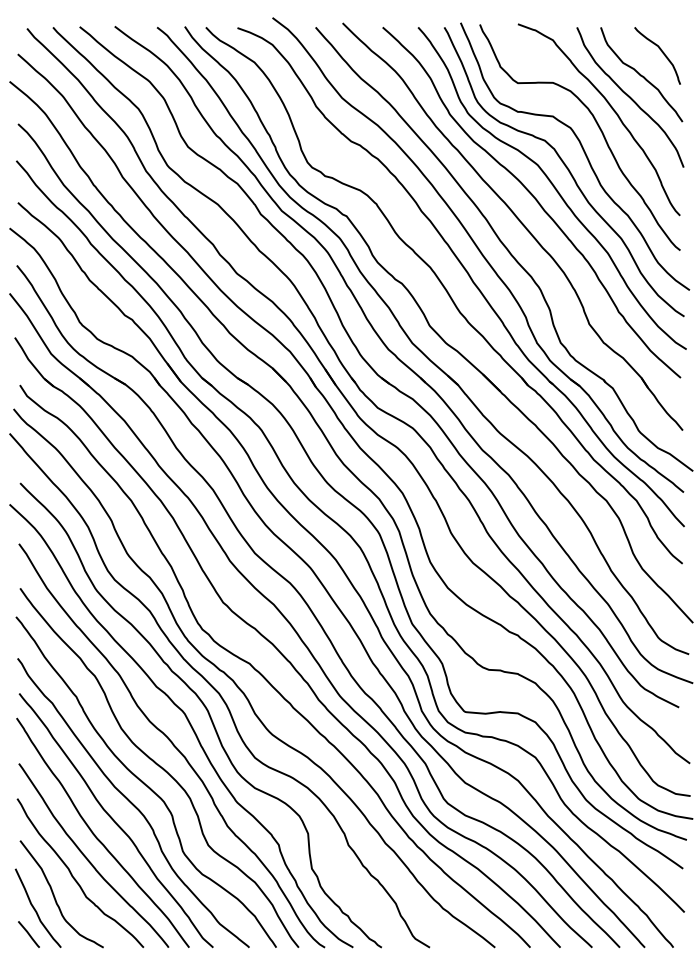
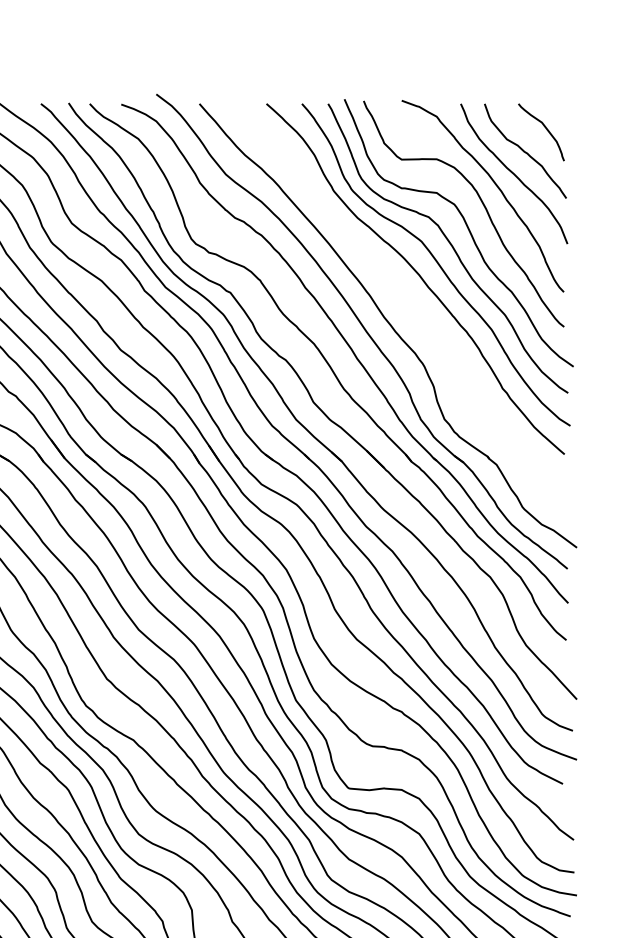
part: (518, 220) -> (402, 296), removed

